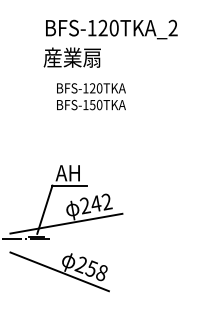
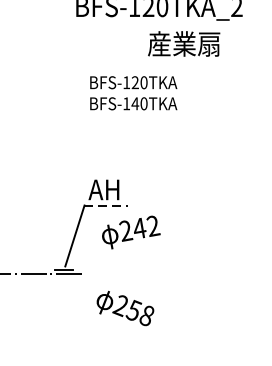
text: (71, 57) -> (183, 43), moved
text: (92, 105) -> (135, 104), BFS-150TKA -> BFS-140TKA
line: (70, 185) -> (107, 205), solid -> dashed
line: (66, 223) -> (102, 253), removed
line: (59, 271) -> (93, 313), removed

